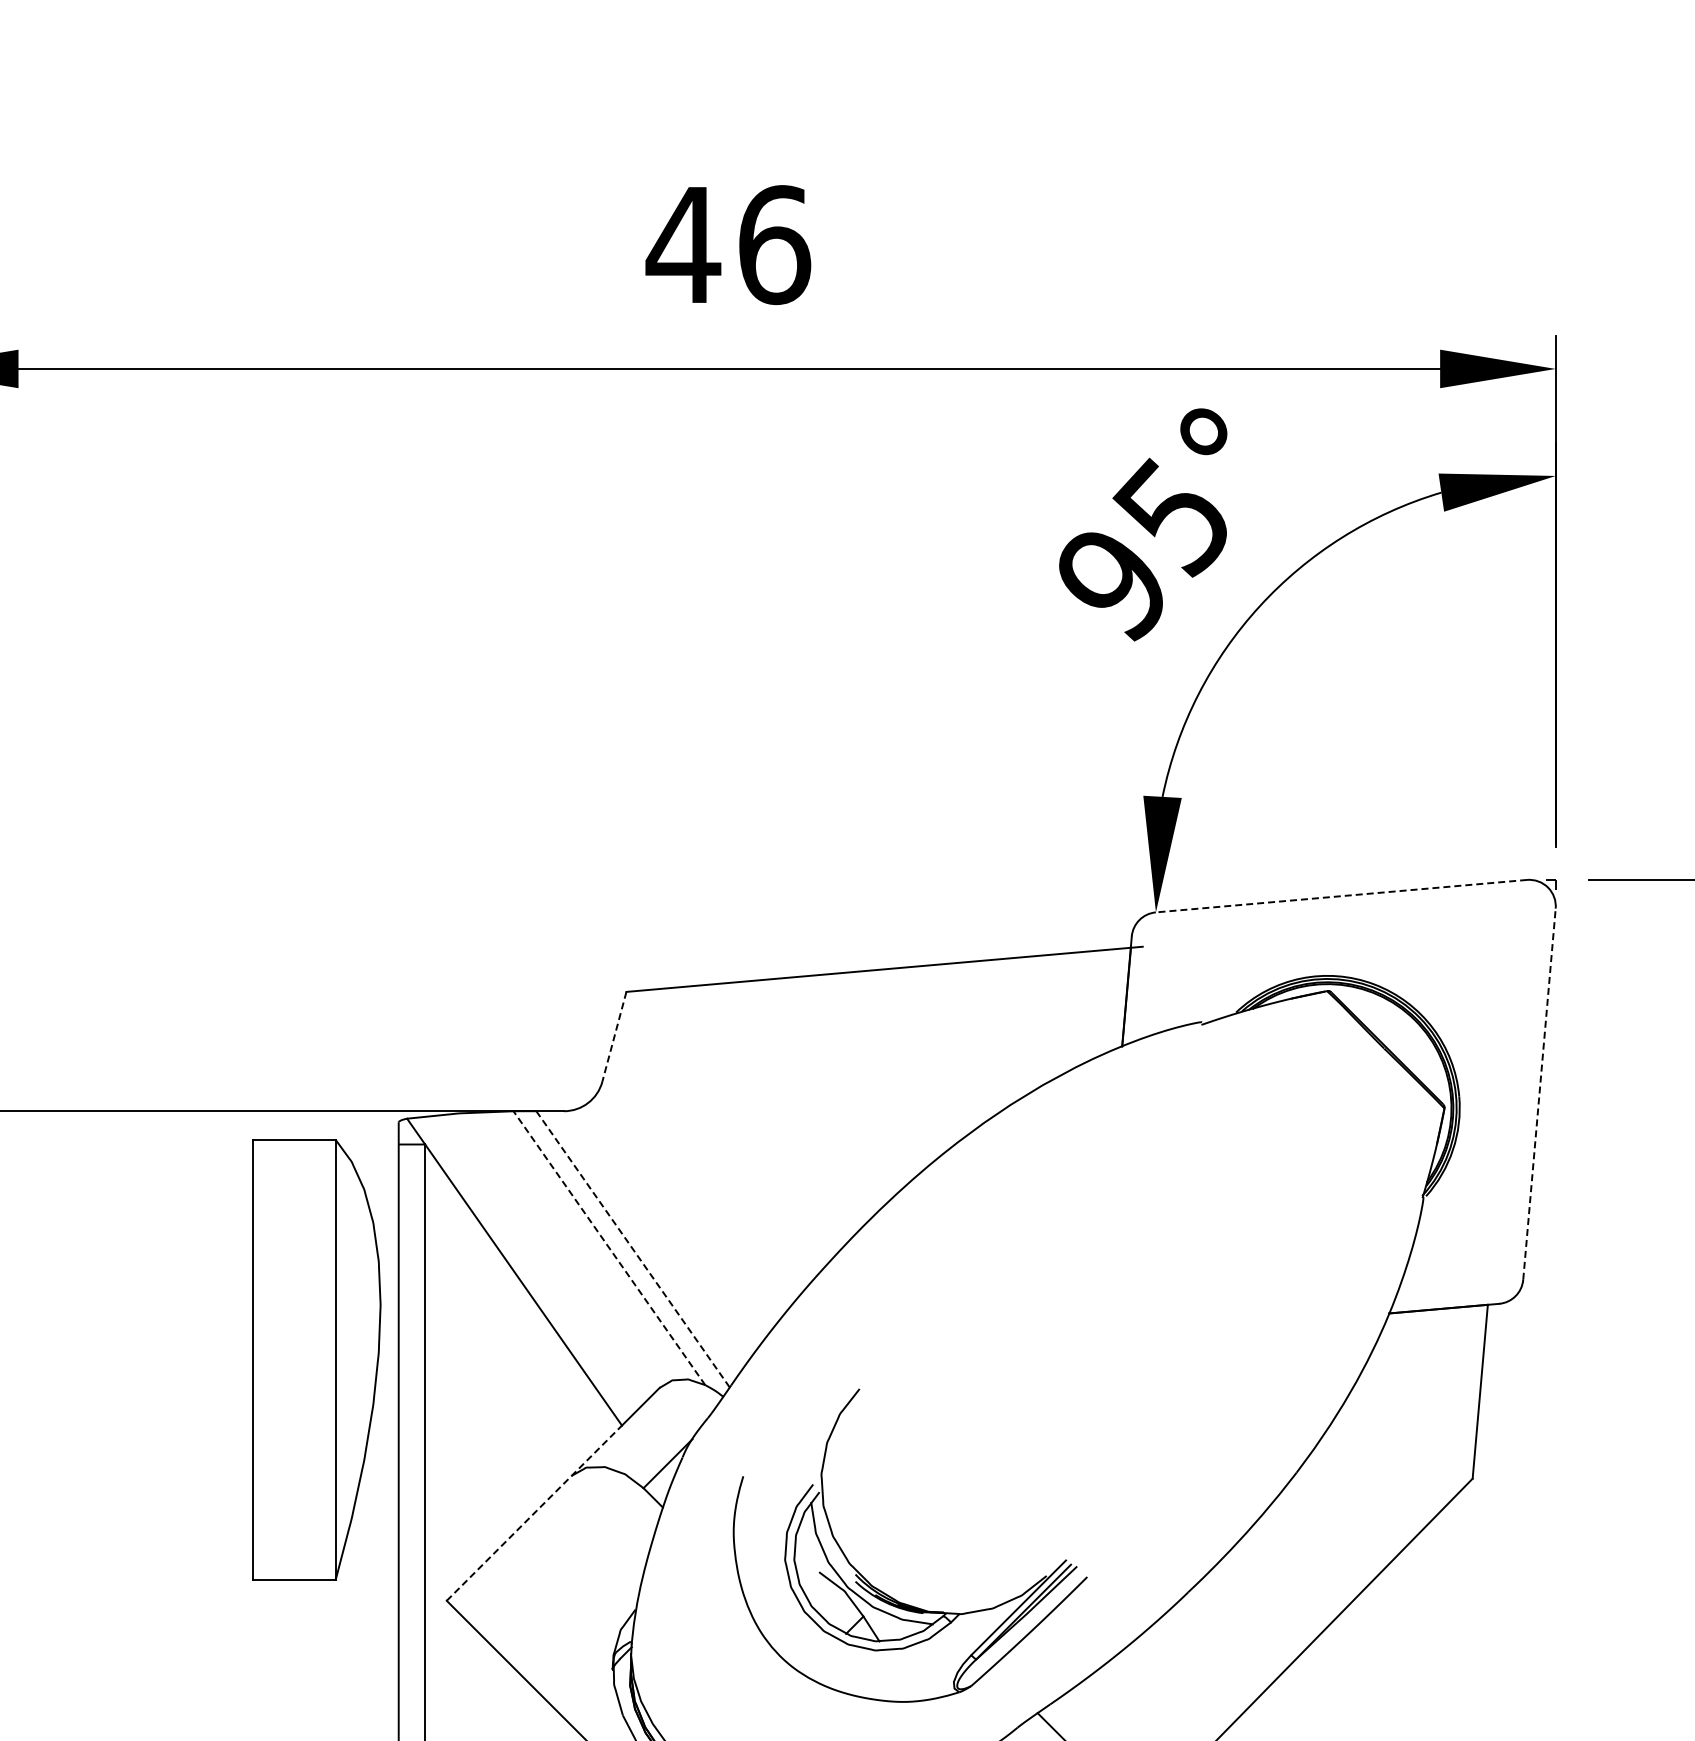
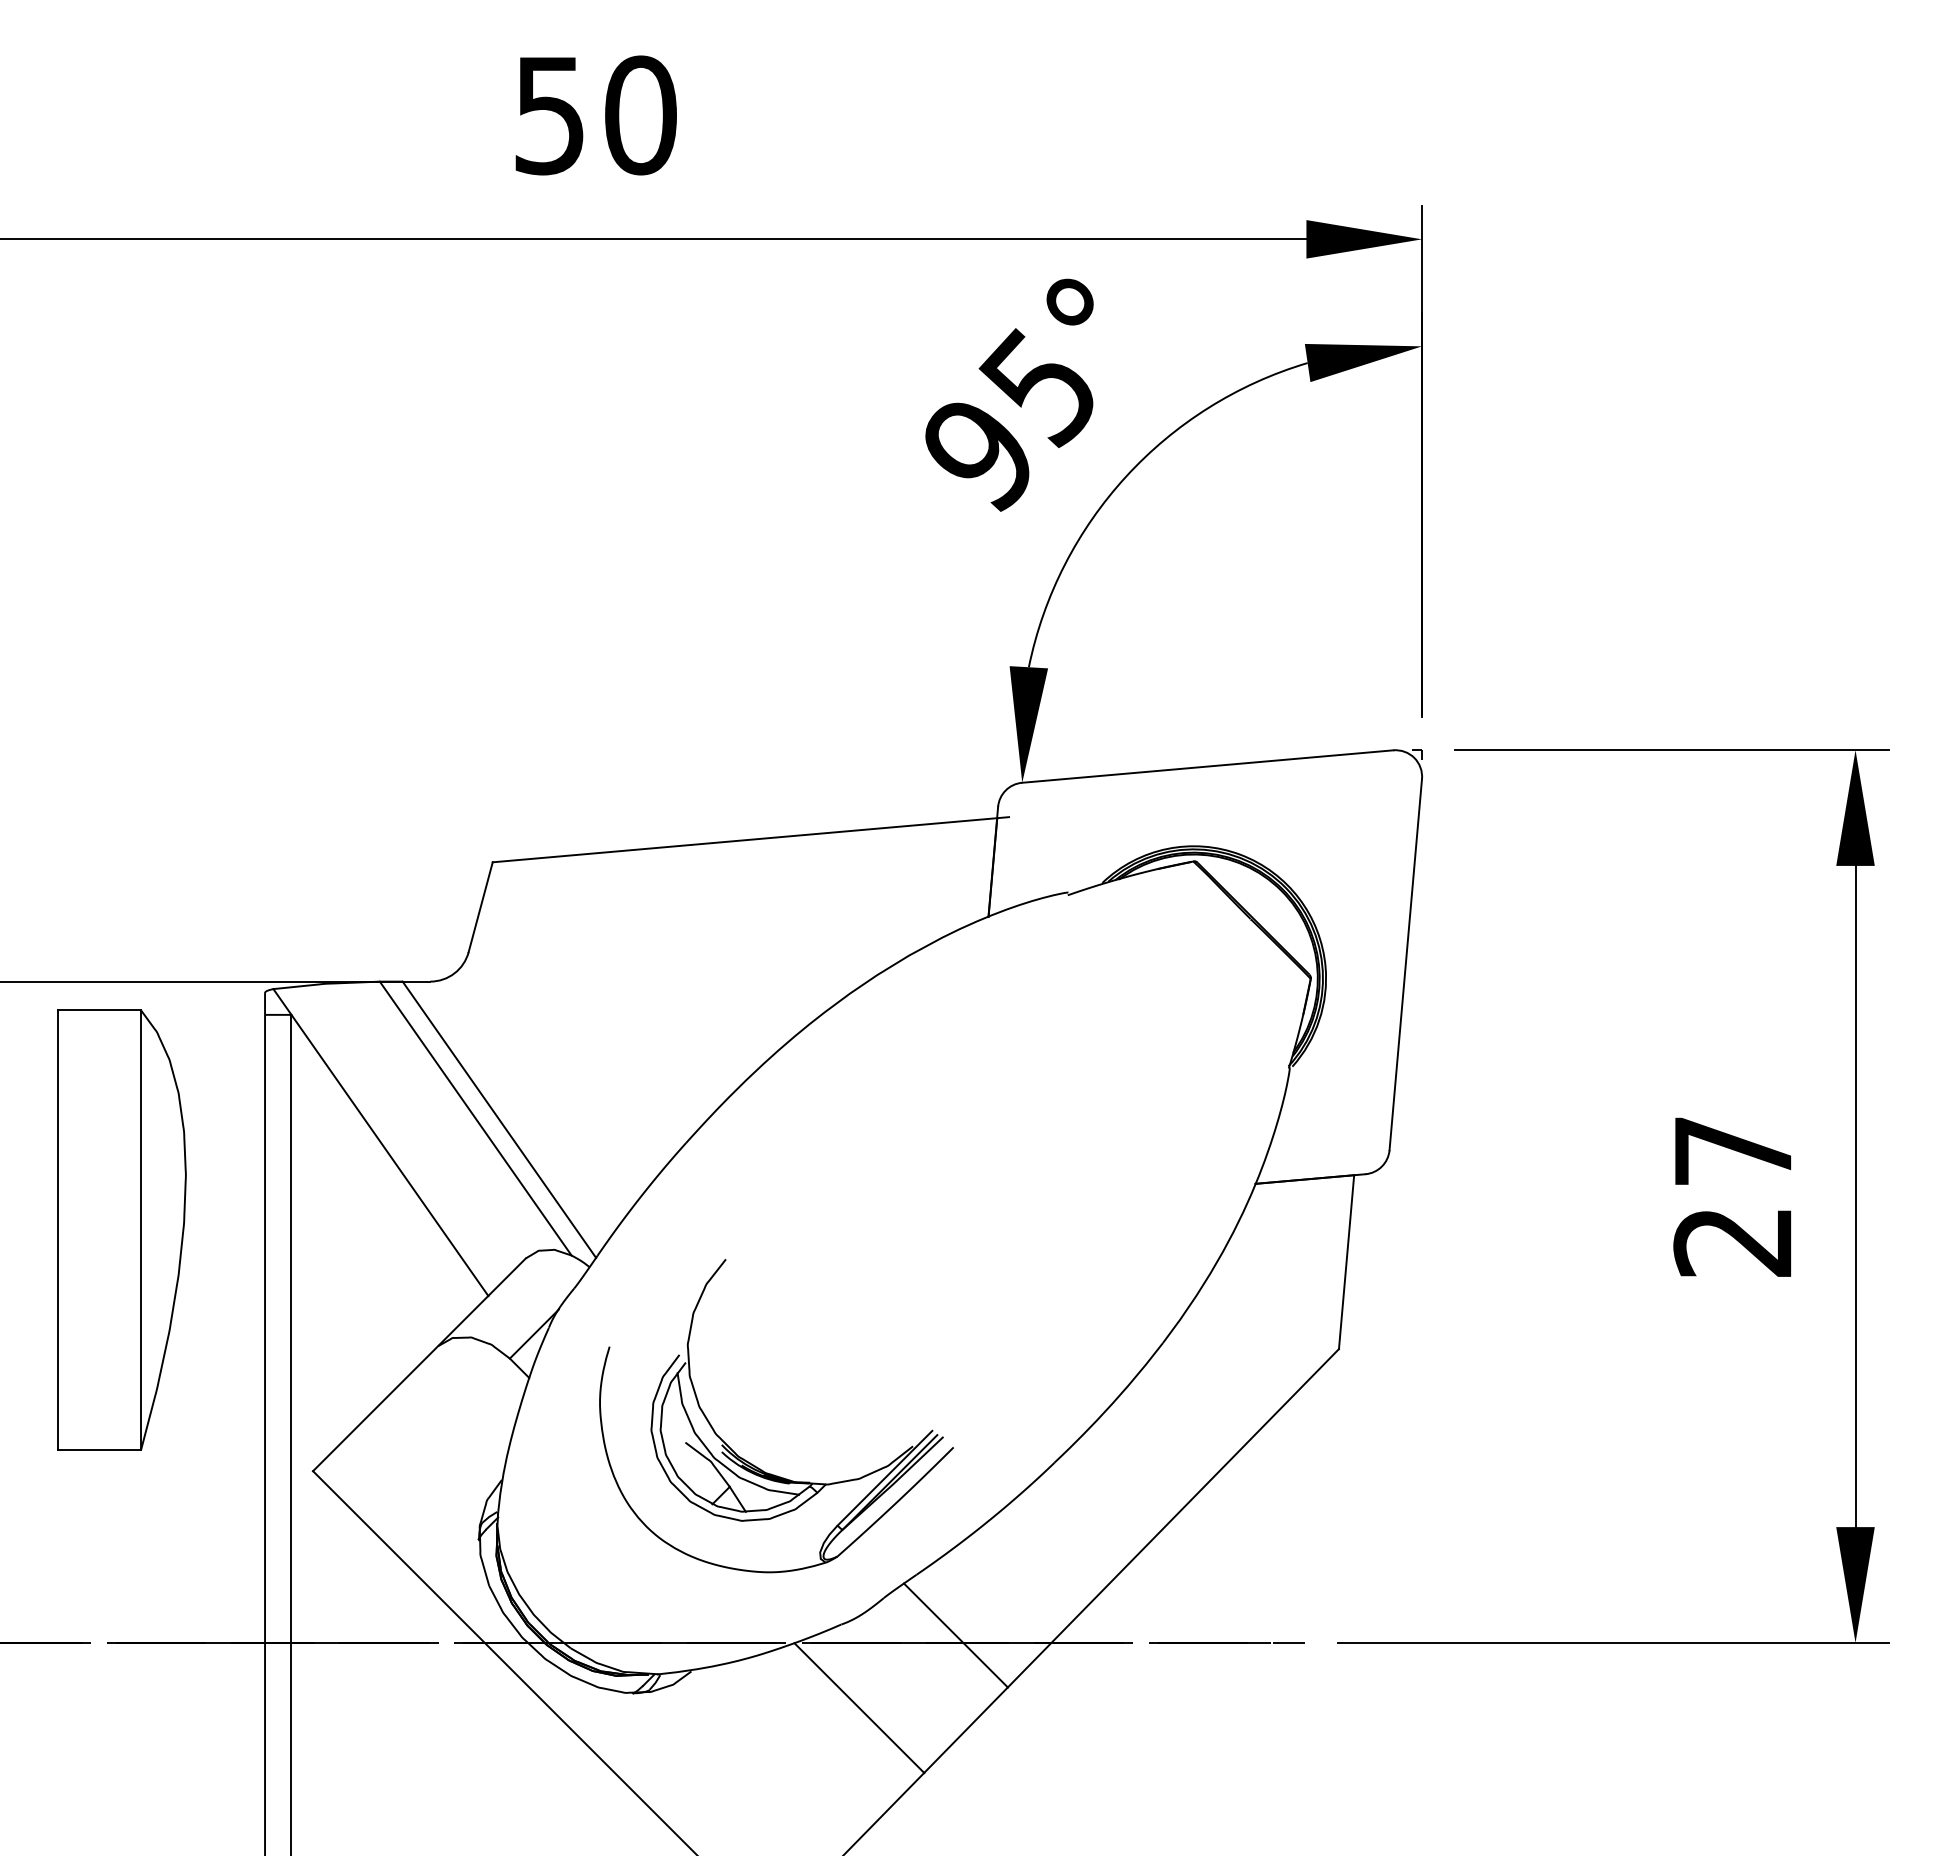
text: (728, 245) -> (594, 115), 46 -> 50
line: (1341, 896) -> (1207, 766), dashed -> solid
line: (614, 1037) -> (480, 907), dashed -> solid
line: (1539, 1094) -> (1405, 964), dashed -> solid
line: (609, 1248) -> (475, 1118), dashed -> solid
line: (633, 1249) -> (499, 1119), dashed -> solid
part: (316, 1359) -> (121, 1229), moved
line: (534, 1513) -> (400, 1383), dashed -> solid

